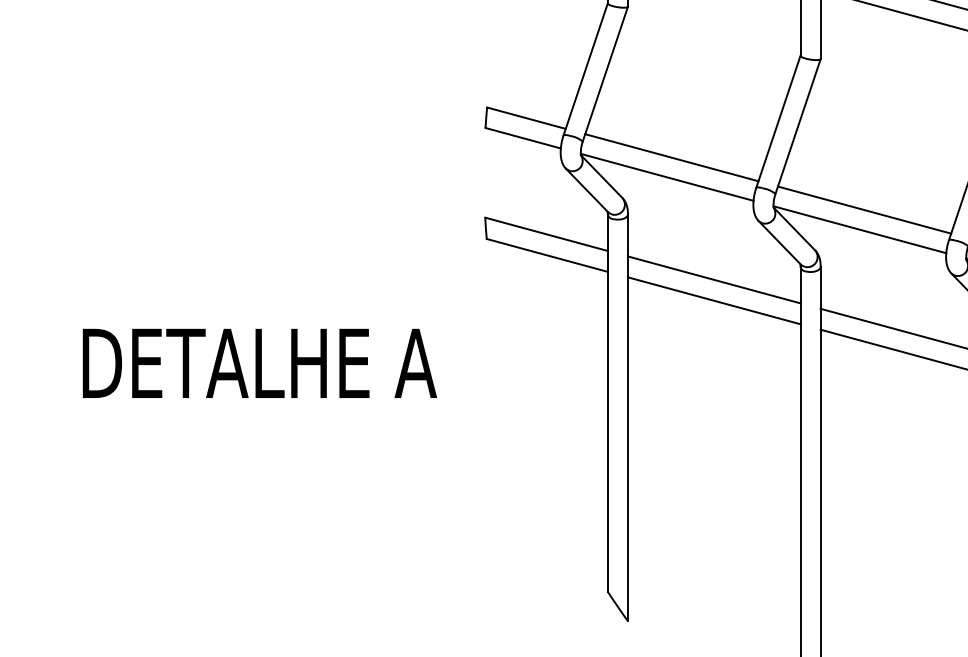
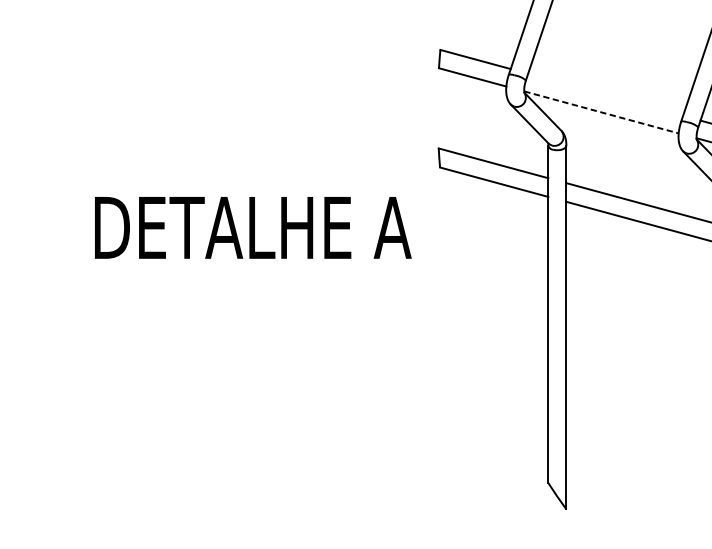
line: (671, 157) -> (605, 94), removed
line: (667, 177) -> (601, 112), solid -> dashed
text: (259, 362) -> (252, 227), moved

